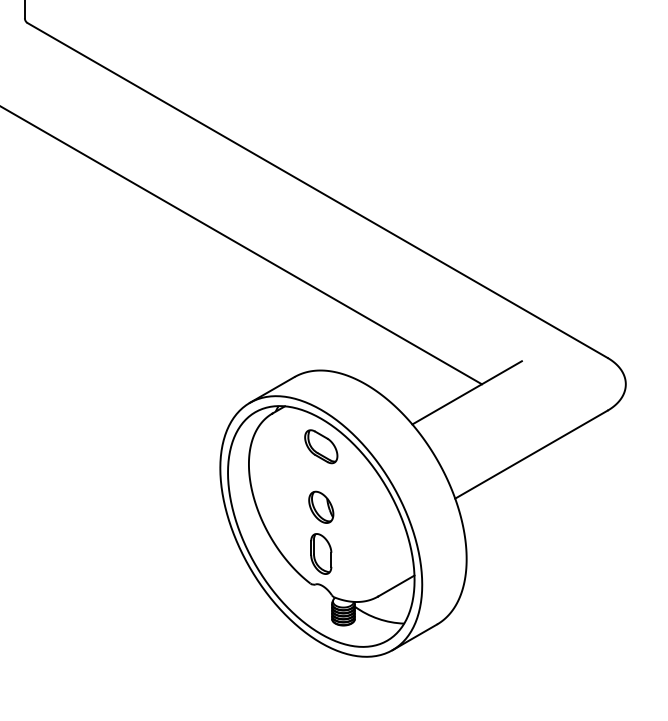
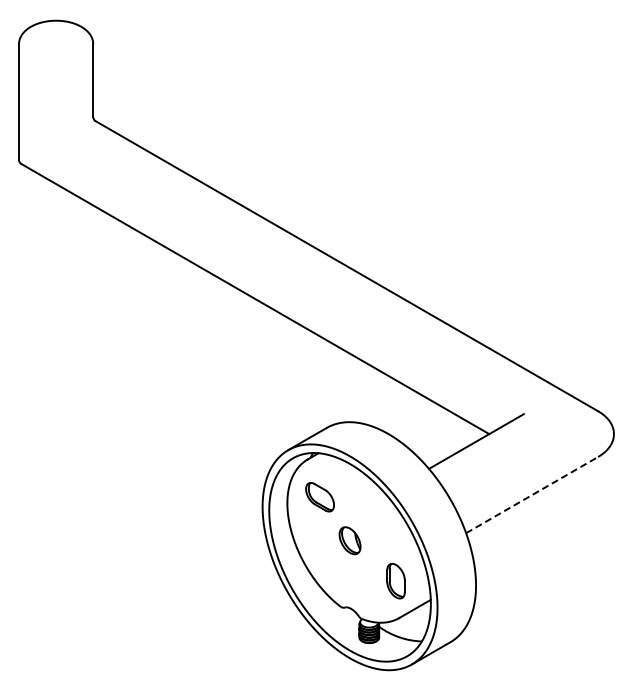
part: (320, 447) -> (319, 497), moved
line: (531, 453) -> (532, 494), solid -> dashed
part: (320, 553) -> (395, 580), moved

